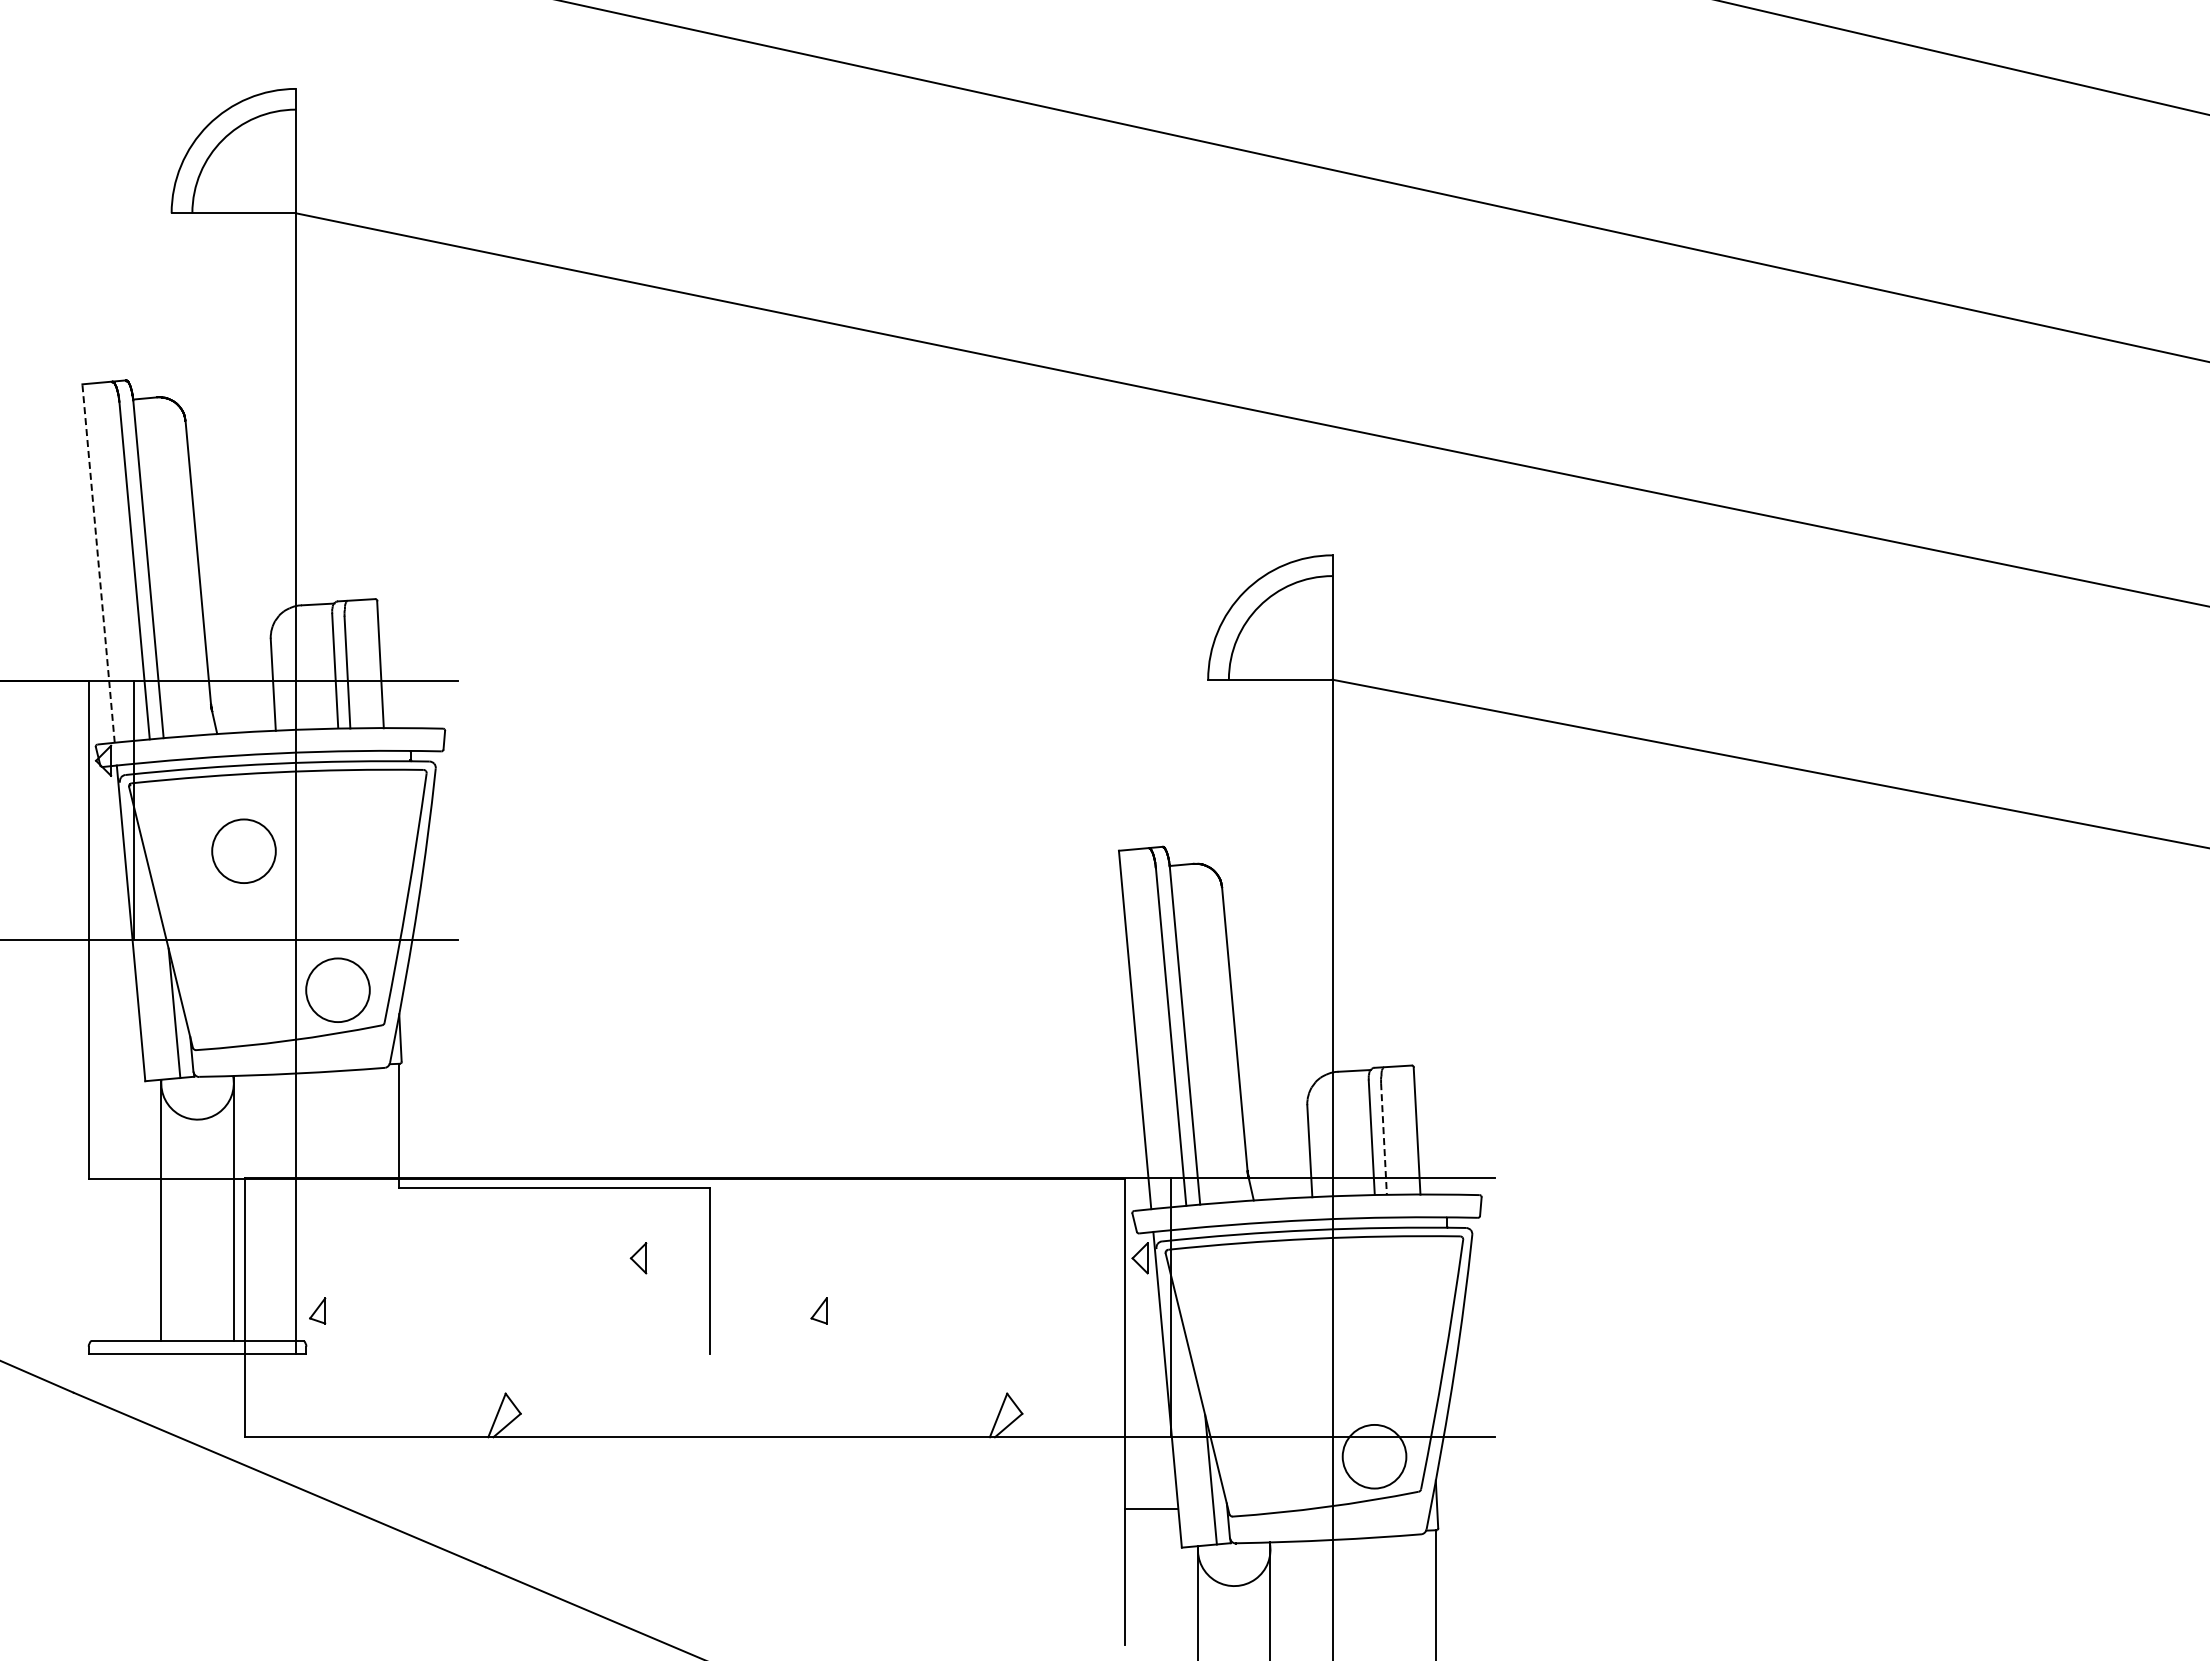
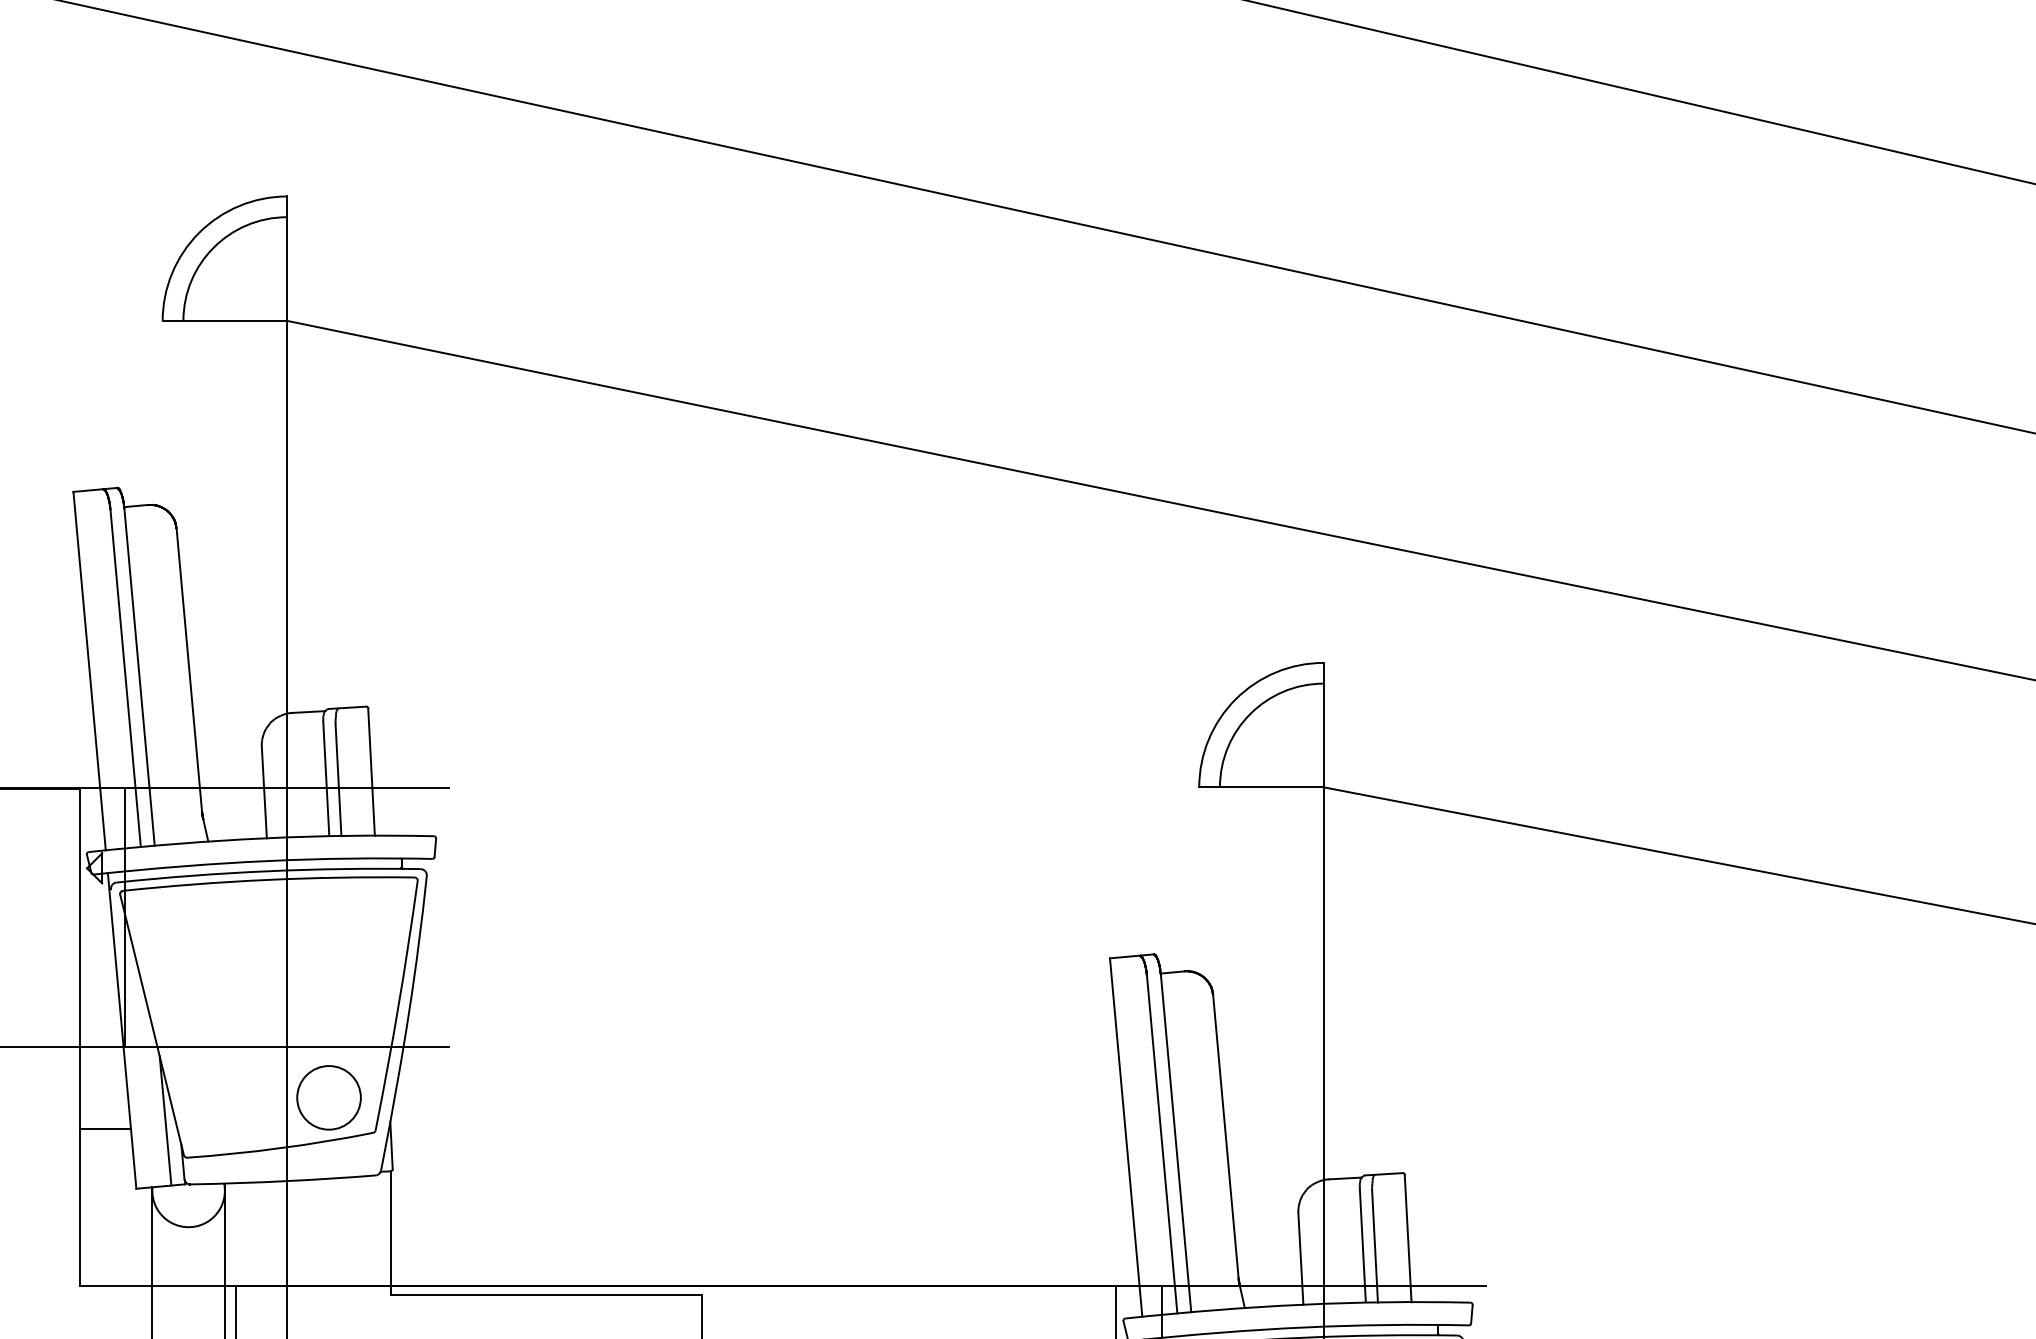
line: (98, 563) -> (89, 671), dashed -> solid
circle: (243, 850) -> (234, 958), removed
line: (113, 1021) -> (104, 1129), added
line: (1383, 1139) -> (1374, 1247), dashed -> solid

